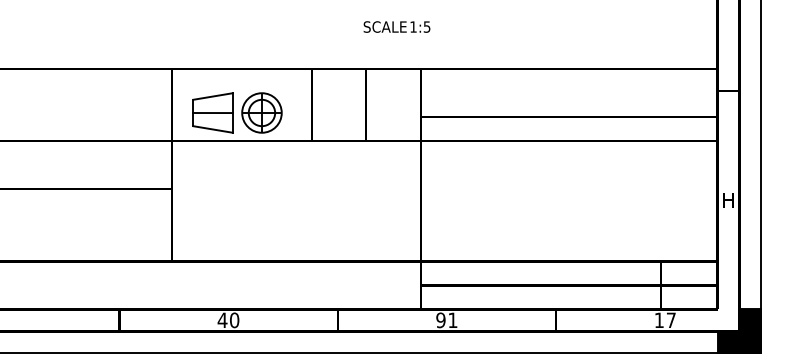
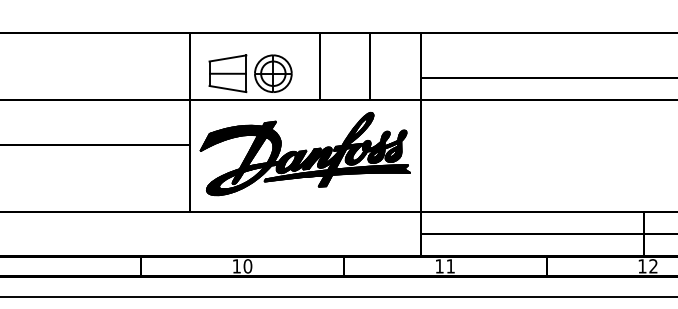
part: (295, 199) -> (304, 154), added
text: (222, 319) -> (236, 265), 40 -> 10
text: (670, 319) -> (652, 265), 17 -> 12
text: (440, 320) -> (439, 266), 91 -> 11

